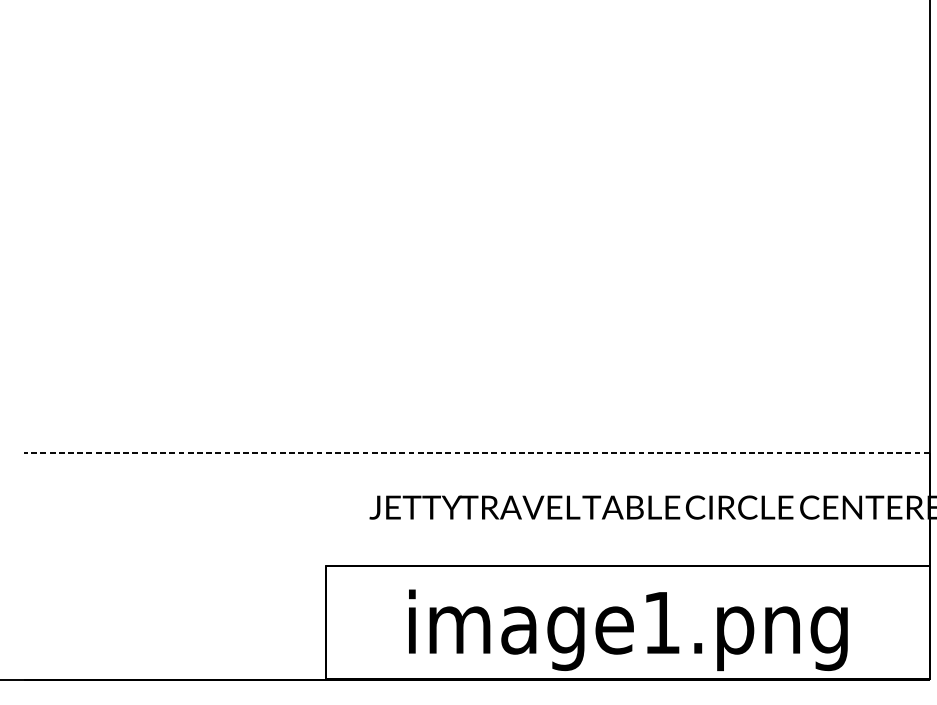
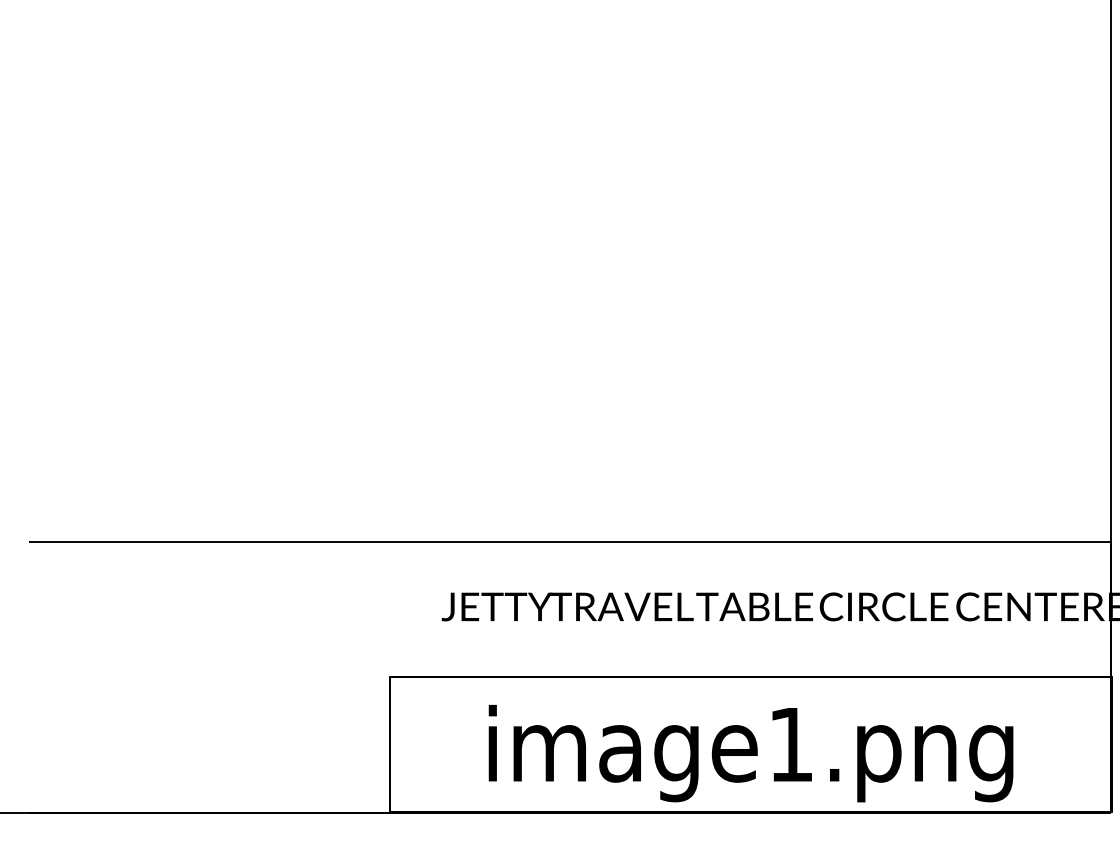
line: (476, 452) -> (569, 541), dashed -> solid

